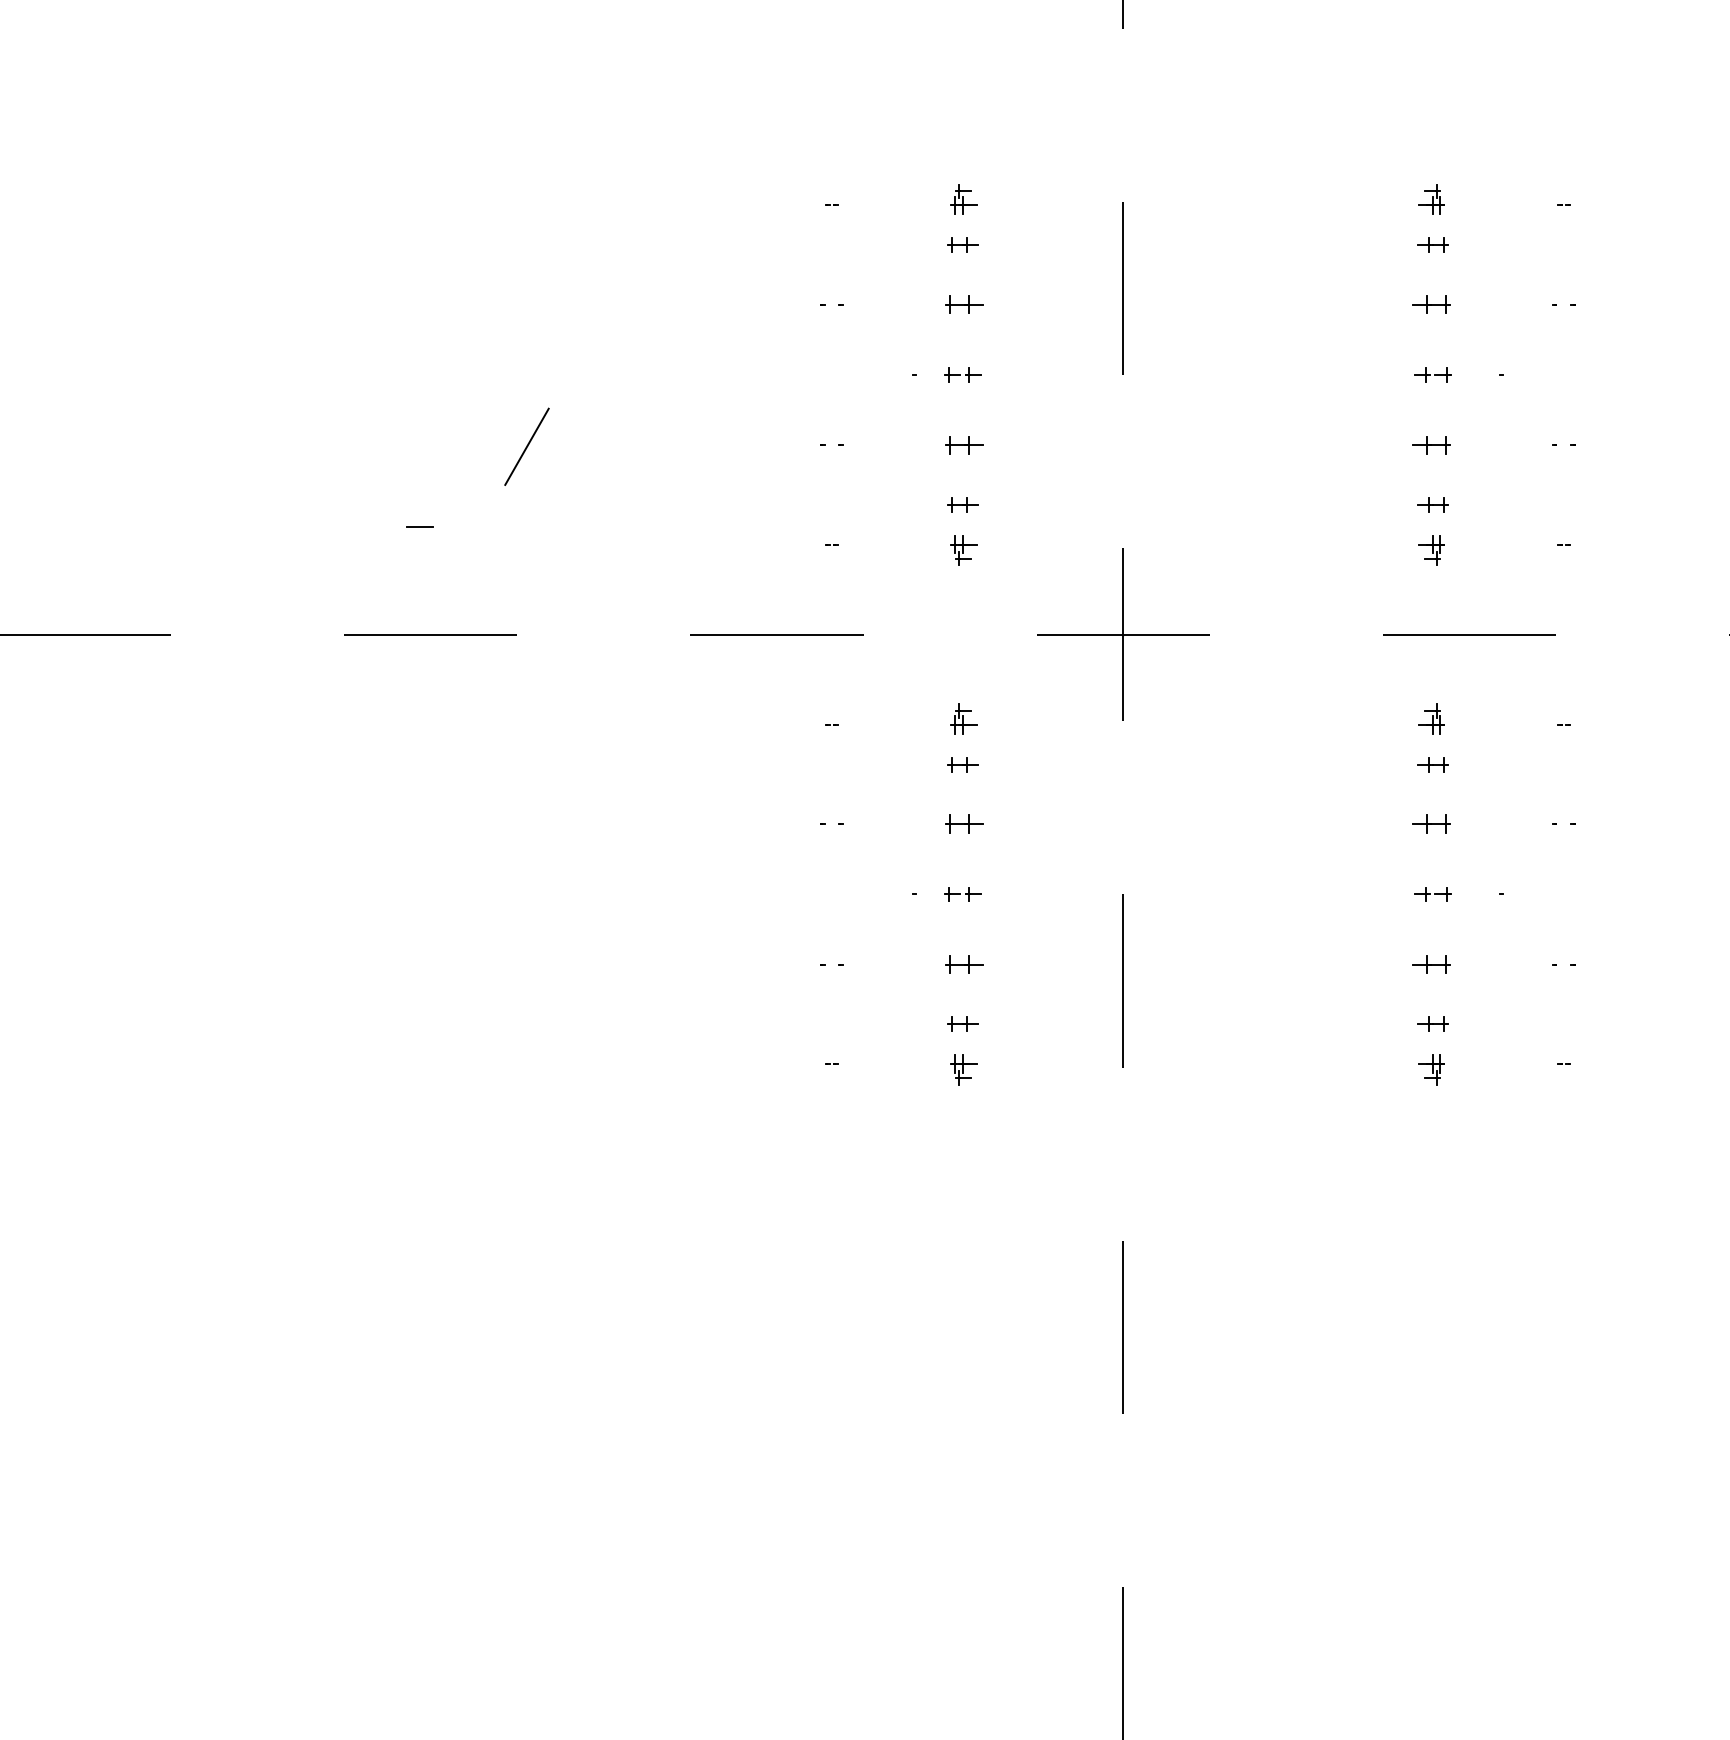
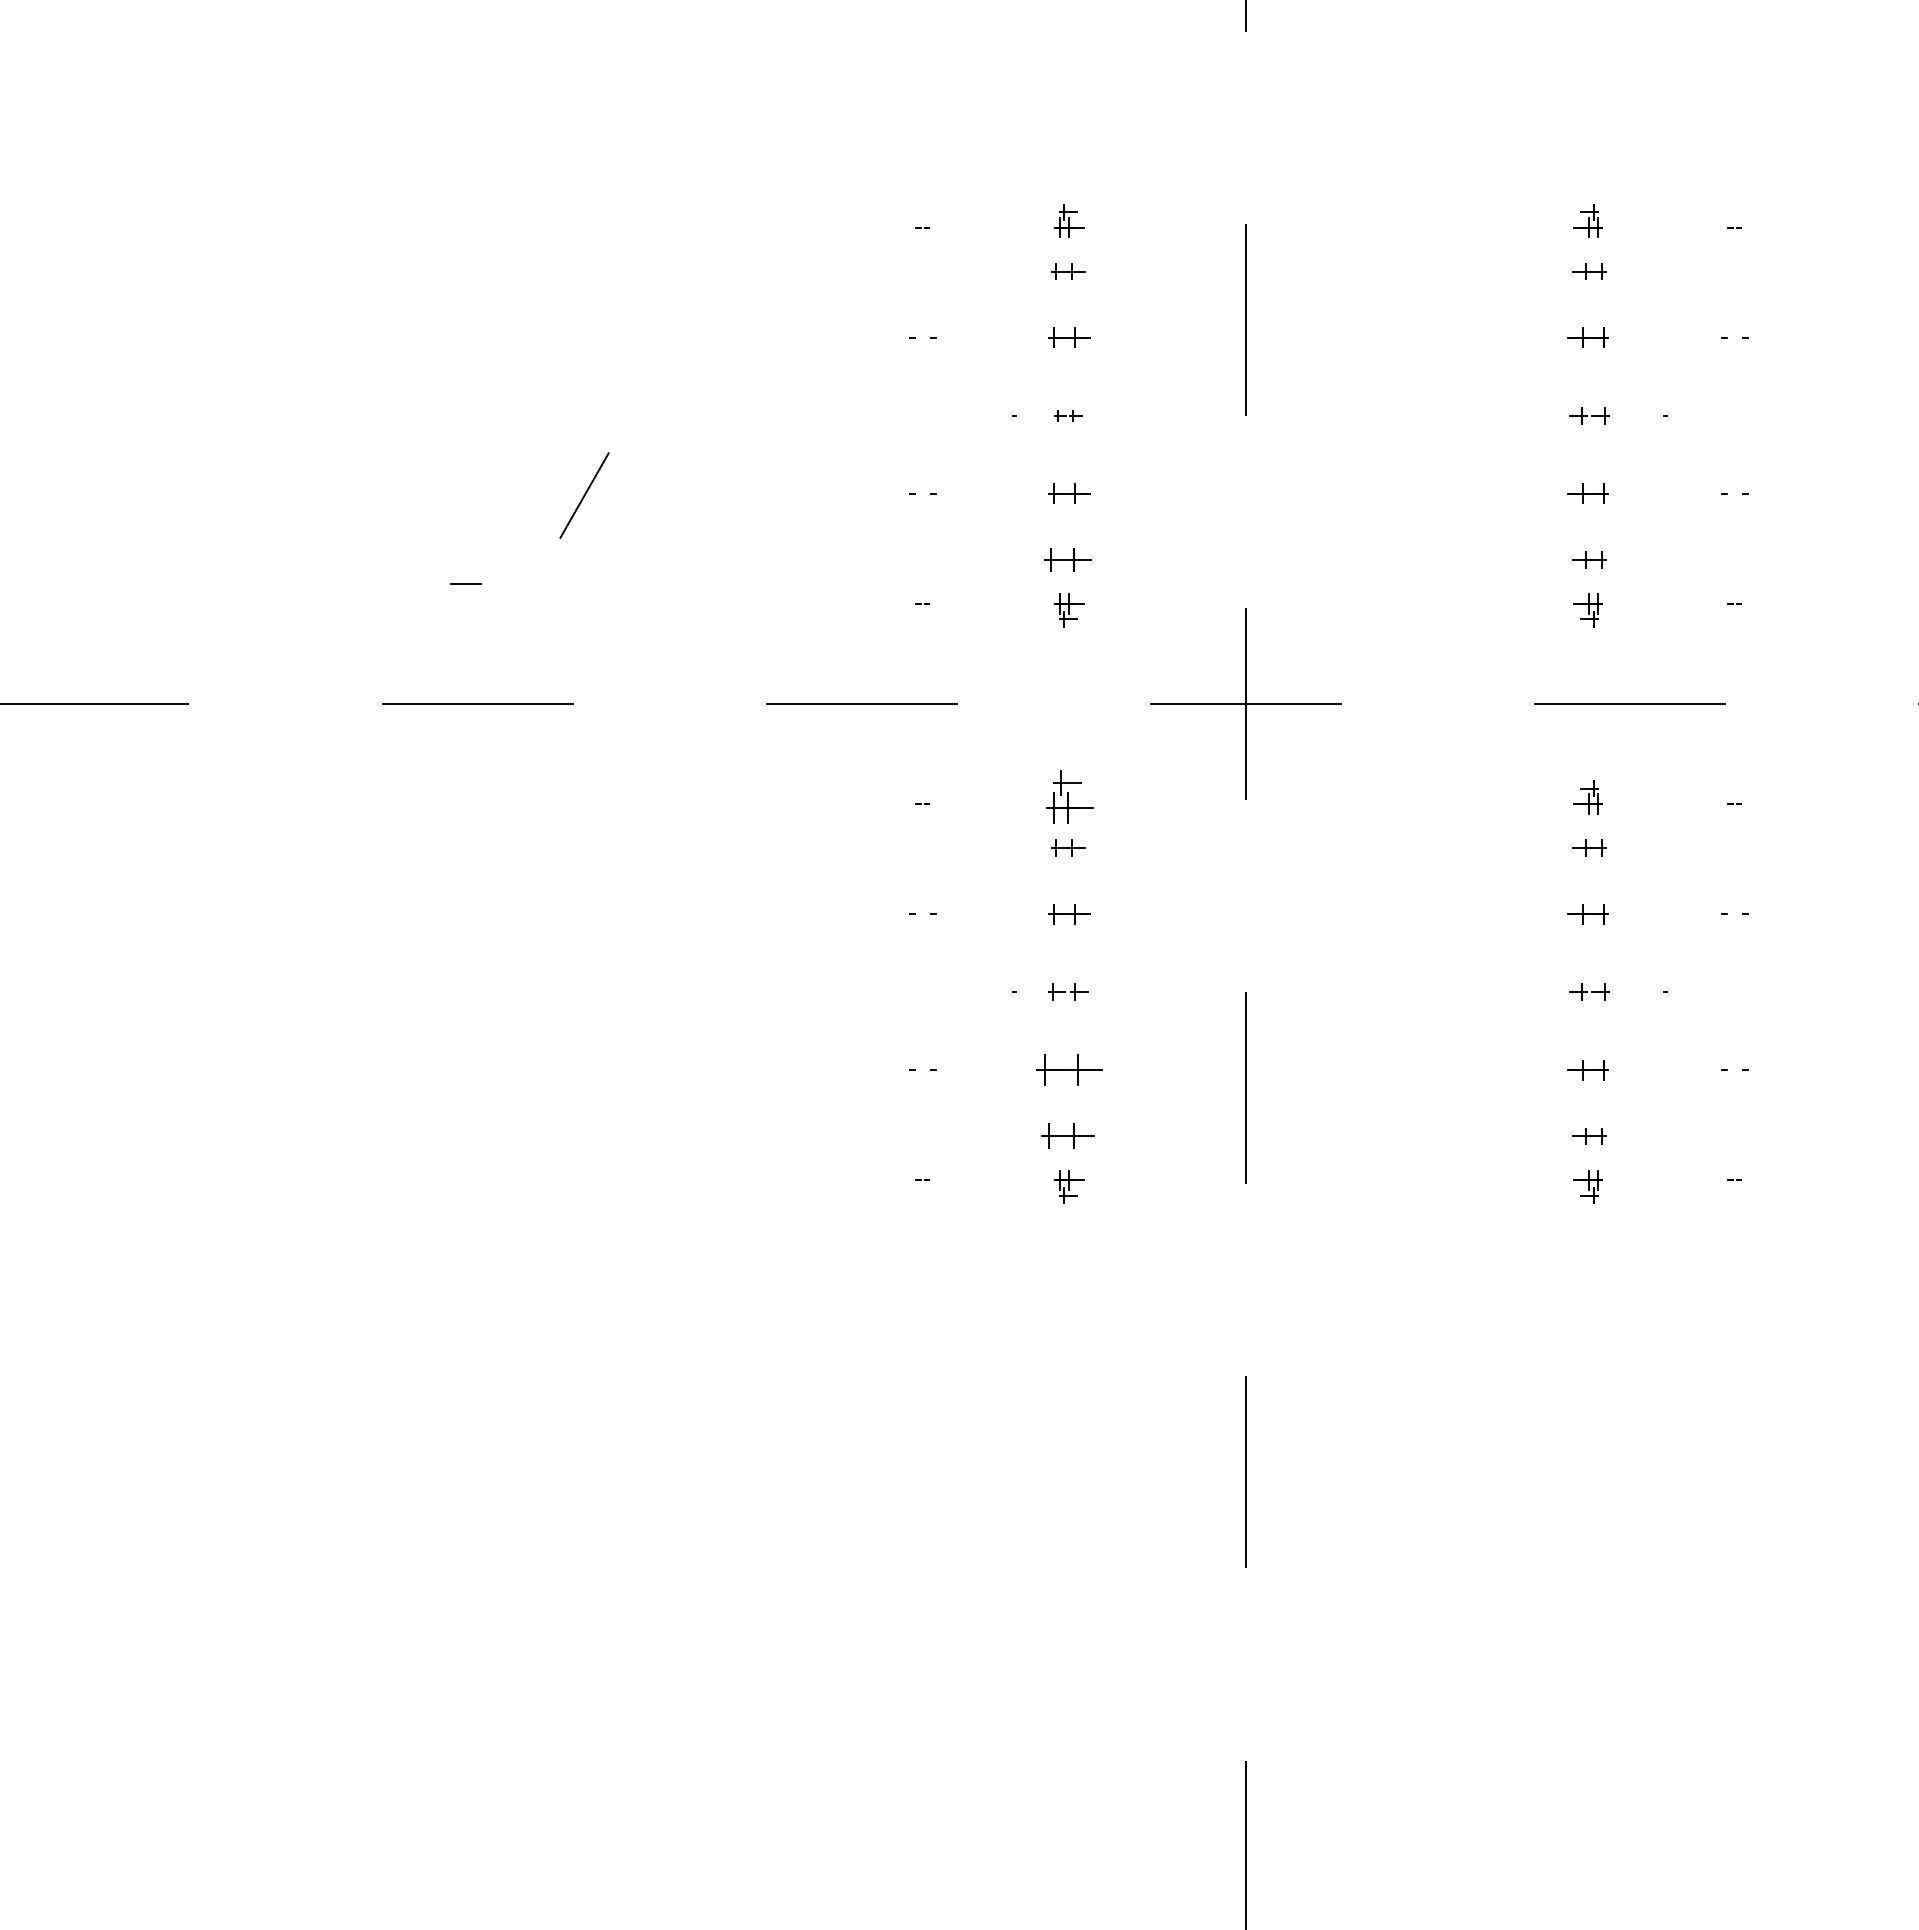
part: (963, 374) -> (1068, 415), size x0.7
part: (963, 504) -> (1068, 559), size x1.4
part: (964, 719) -> (1069, 797), size x1.6
part: (964, 965) -> (1069, 1070), size x1.6
part: (963, 1024) -> (1068, 1136), size x1.6

